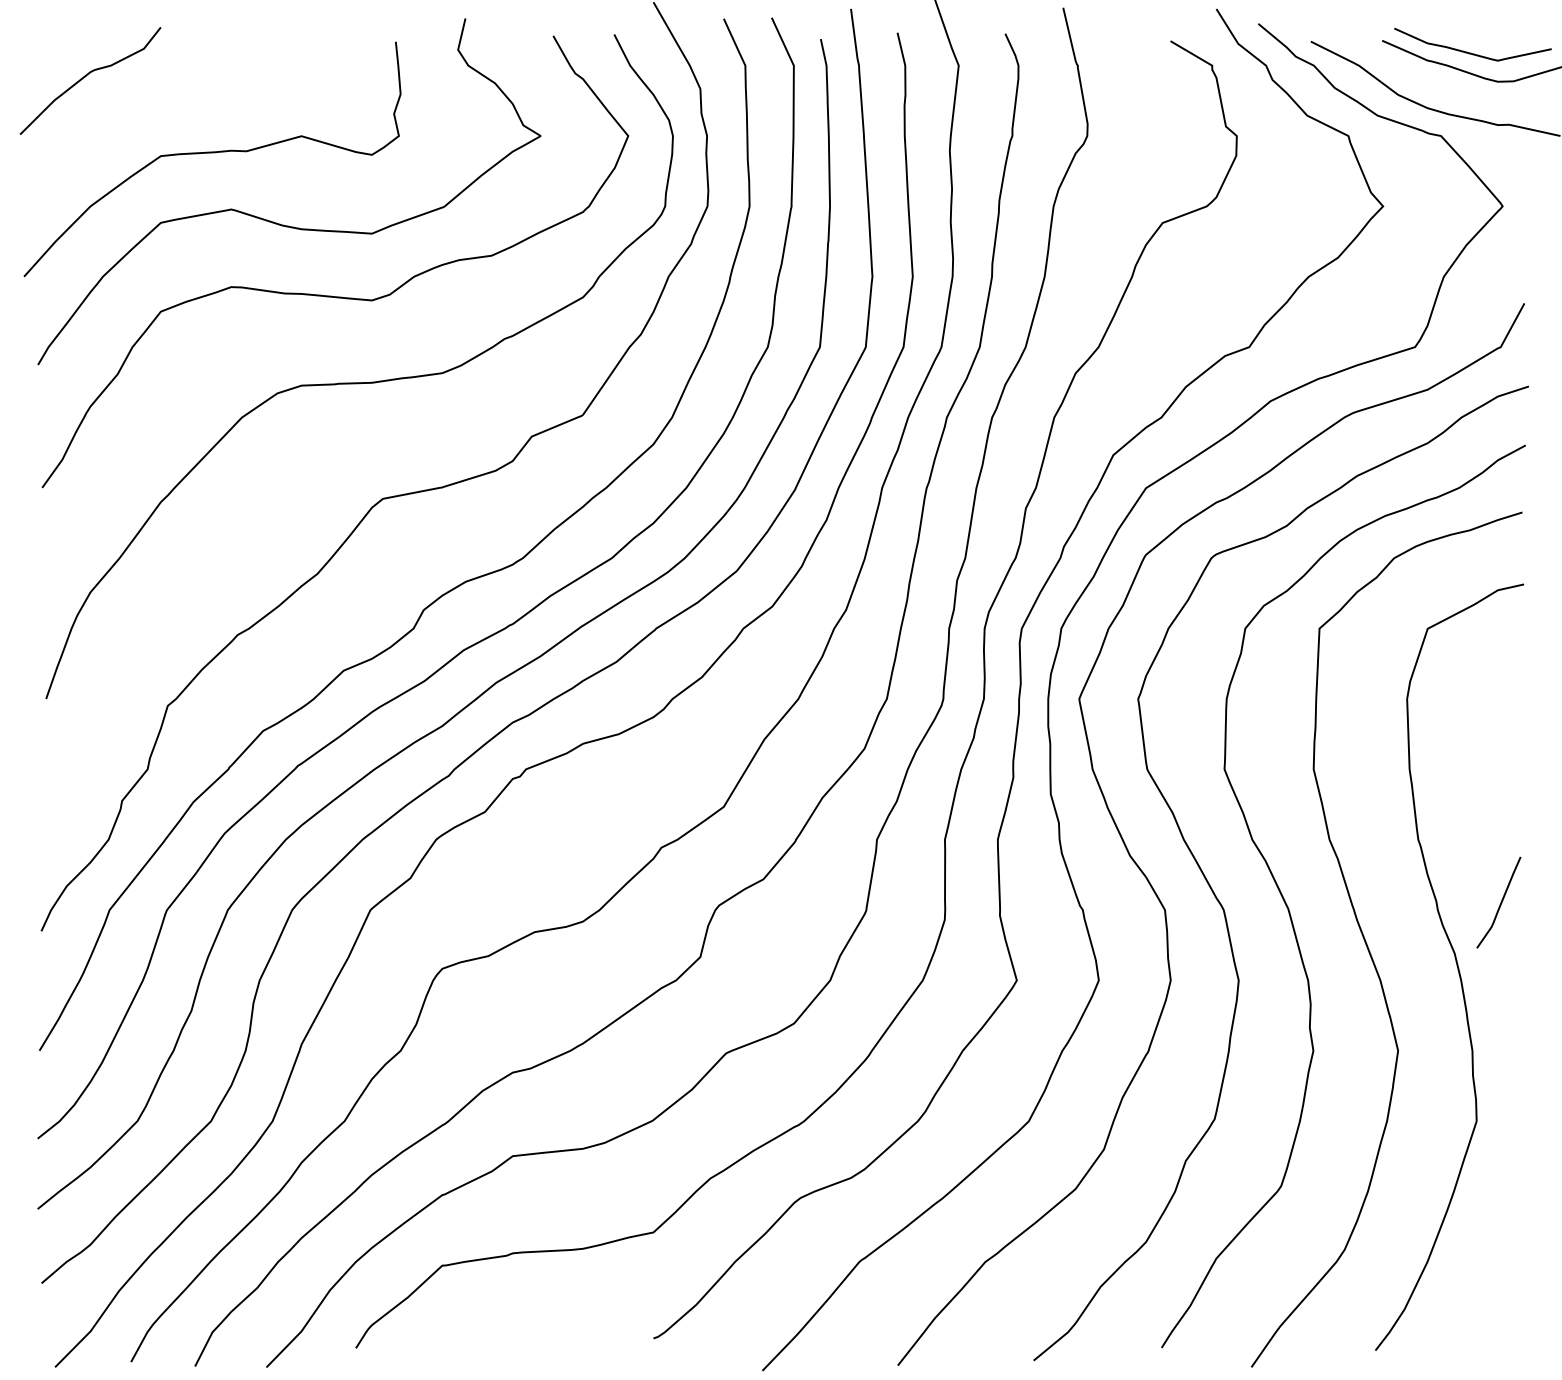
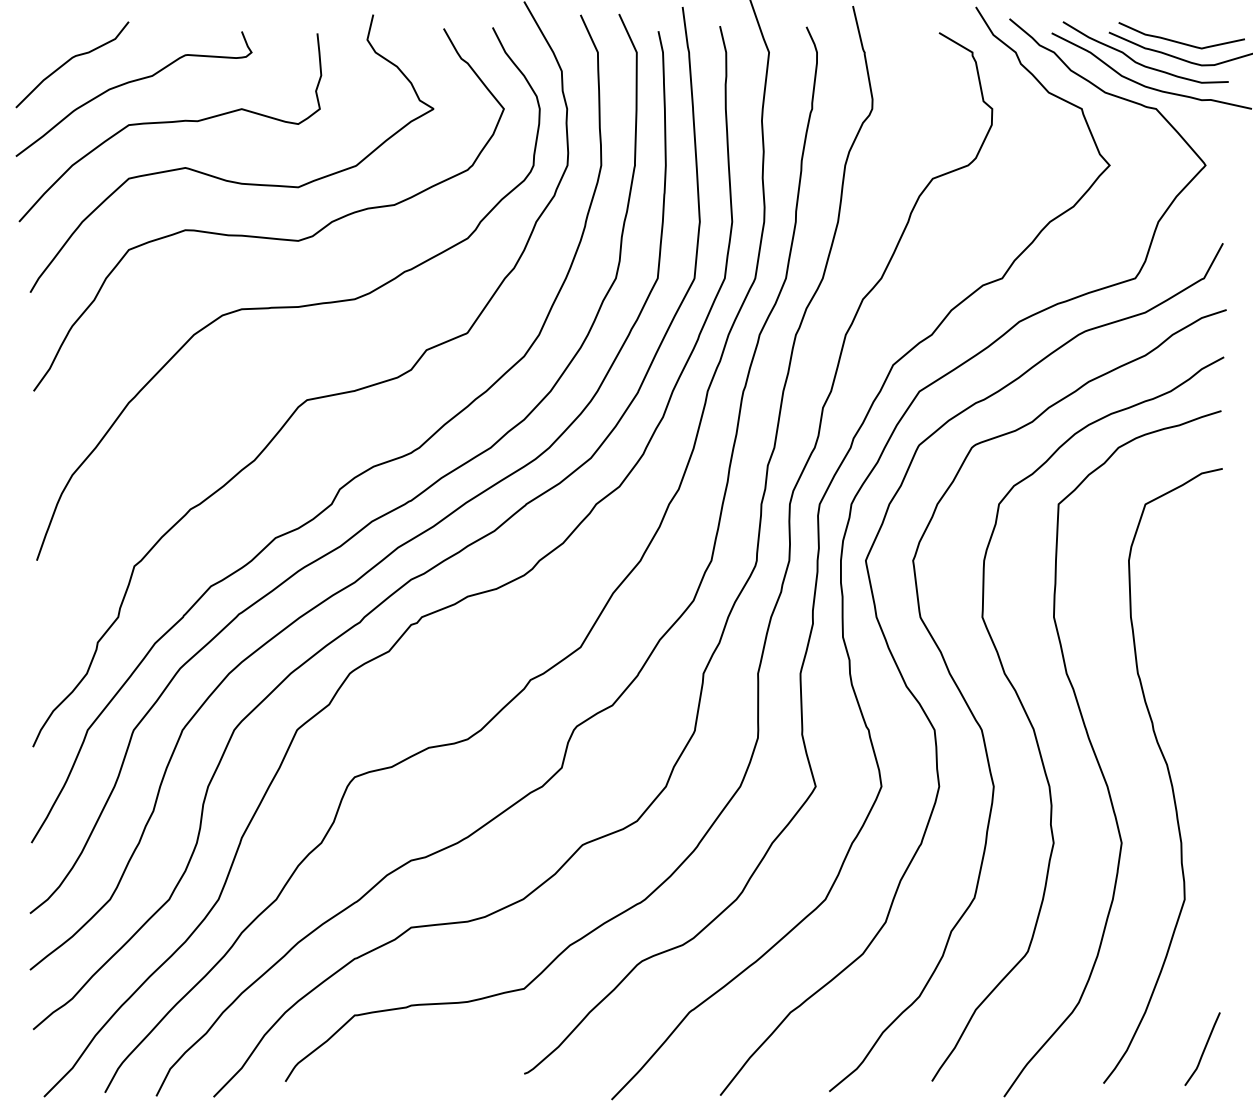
curve: (1422, 79) -> (1141, 63), added
curve: (161, 104) -> (129, 83), added
curve: (1500, 903) -> (1203, 1049), moved

